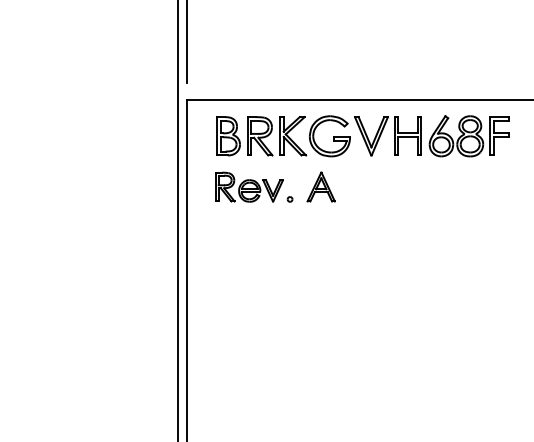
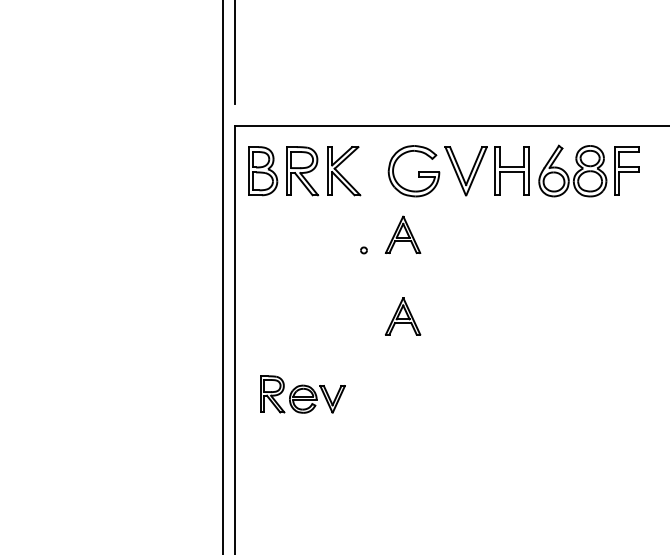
part: (261, 136) -> (304, 171), moved
part: (249, 186) -> (302, 393), moved
part: (320, 251) -> (402, 315), added

